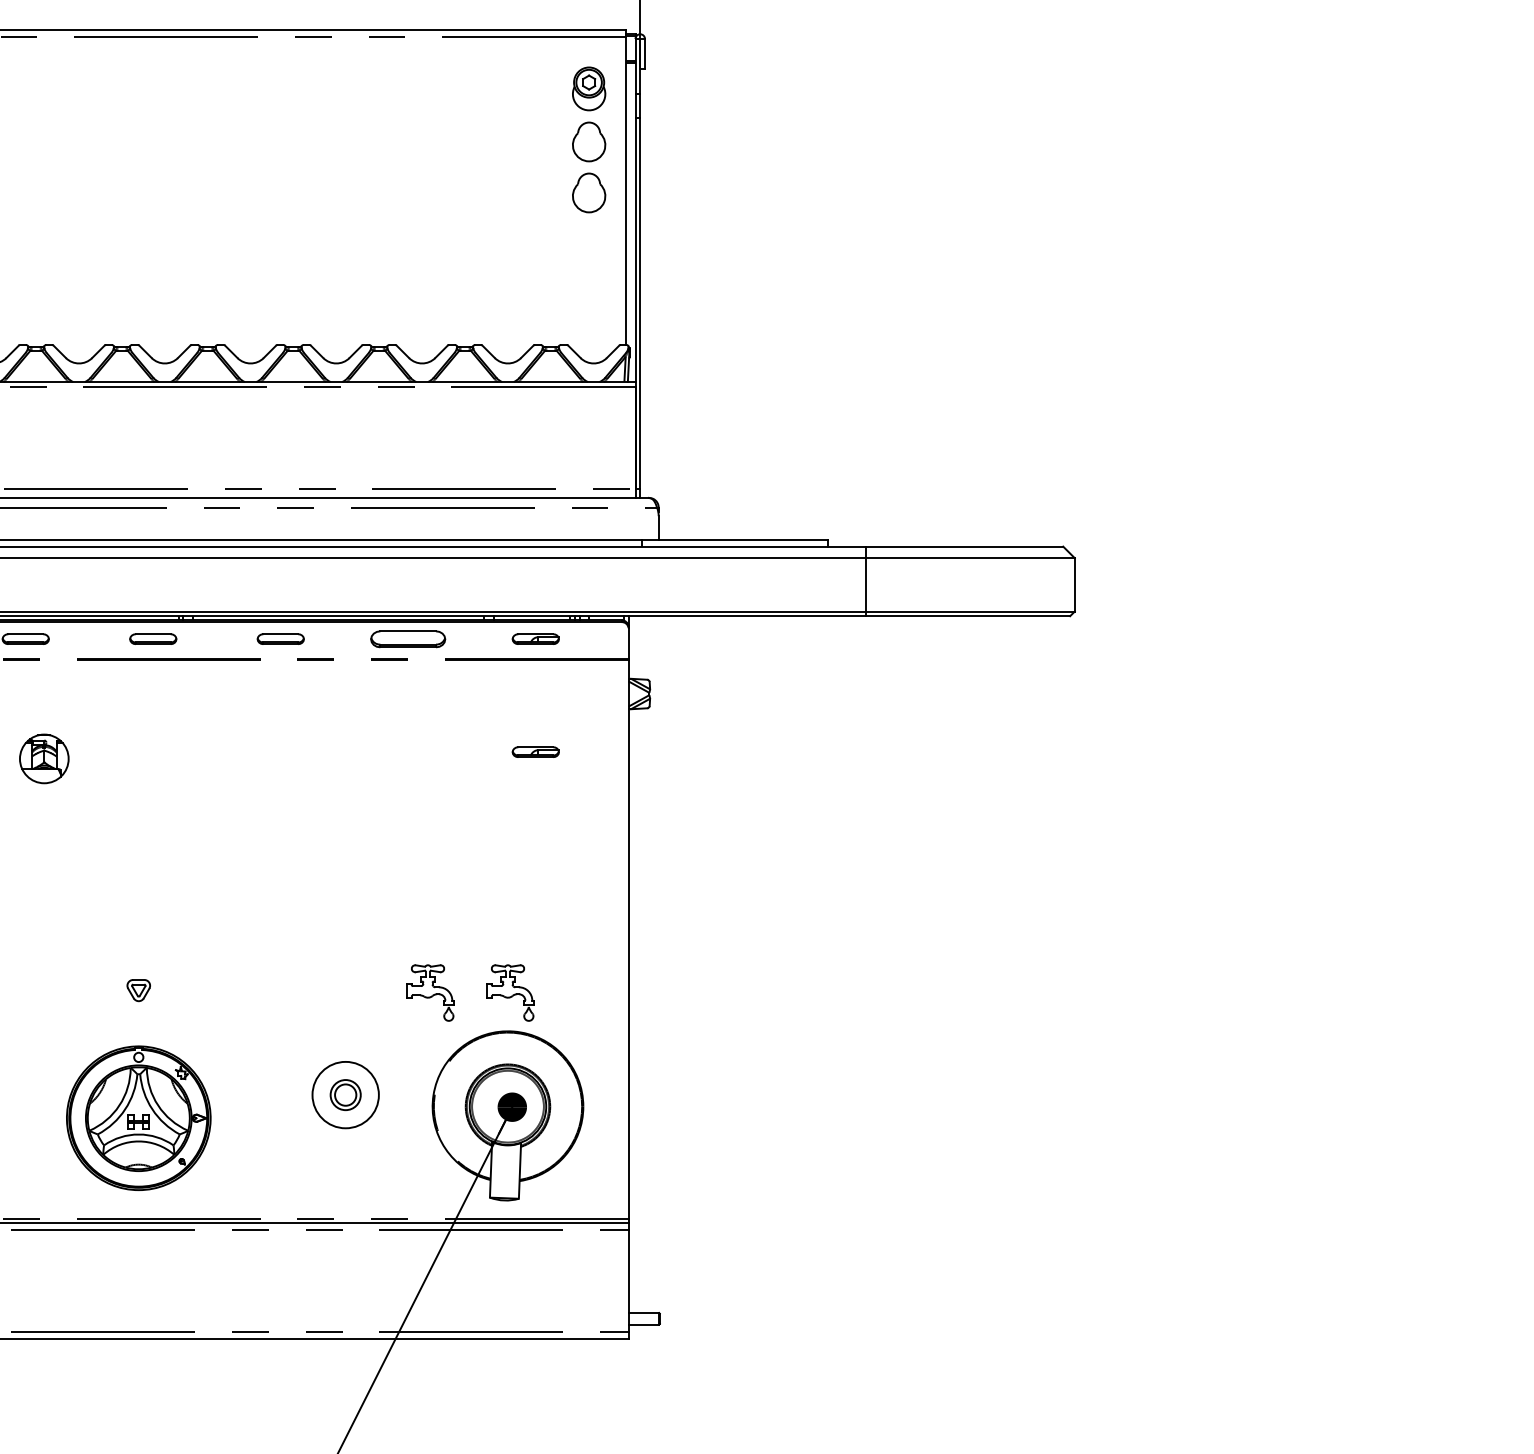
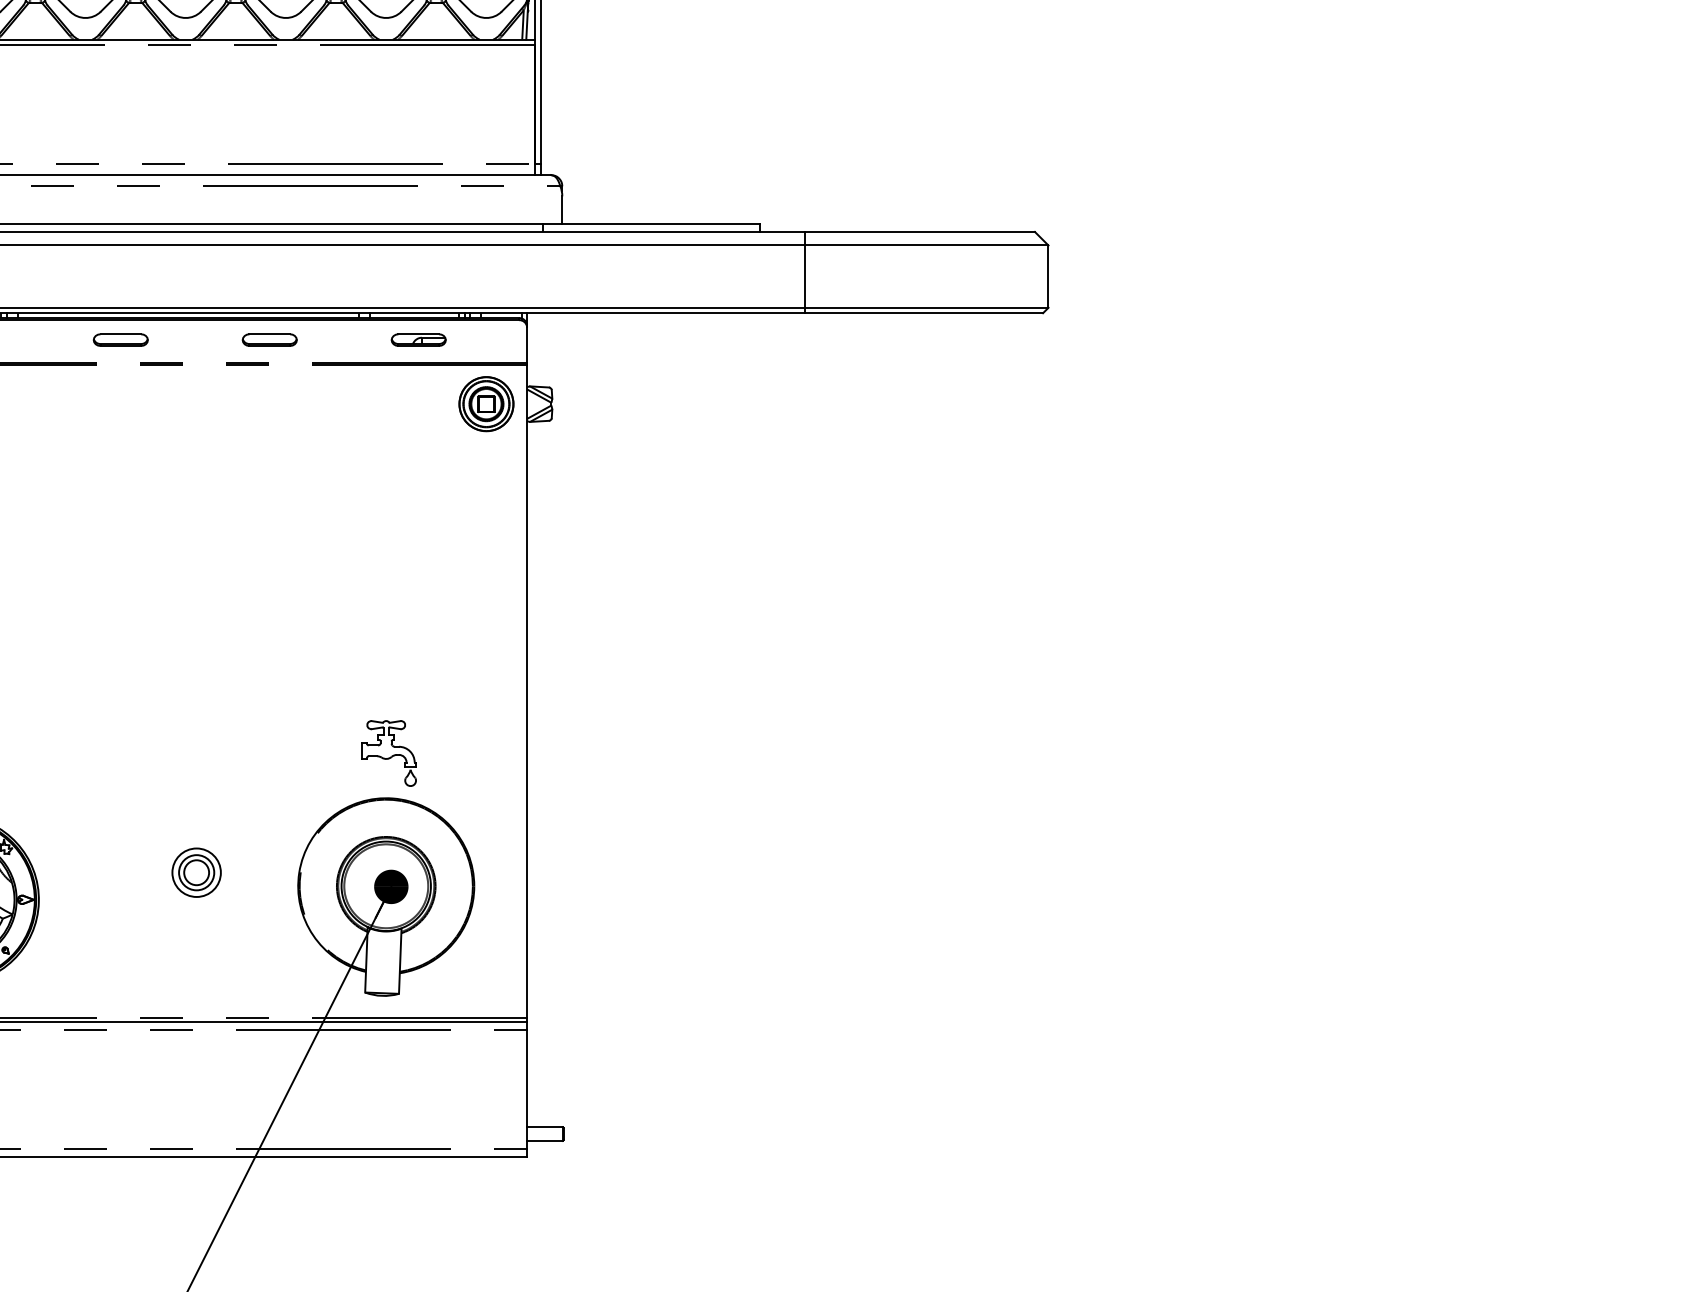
part: (408, 638) -> (270, 339), size x0.62
part: (593, 694) -> (486, 404), added
part: (535, 751) -> (418, 471), removed
part: (430, 992) -> (295, 752), removed
circle: (345, 1094) -> (196, 872), size x0.62

